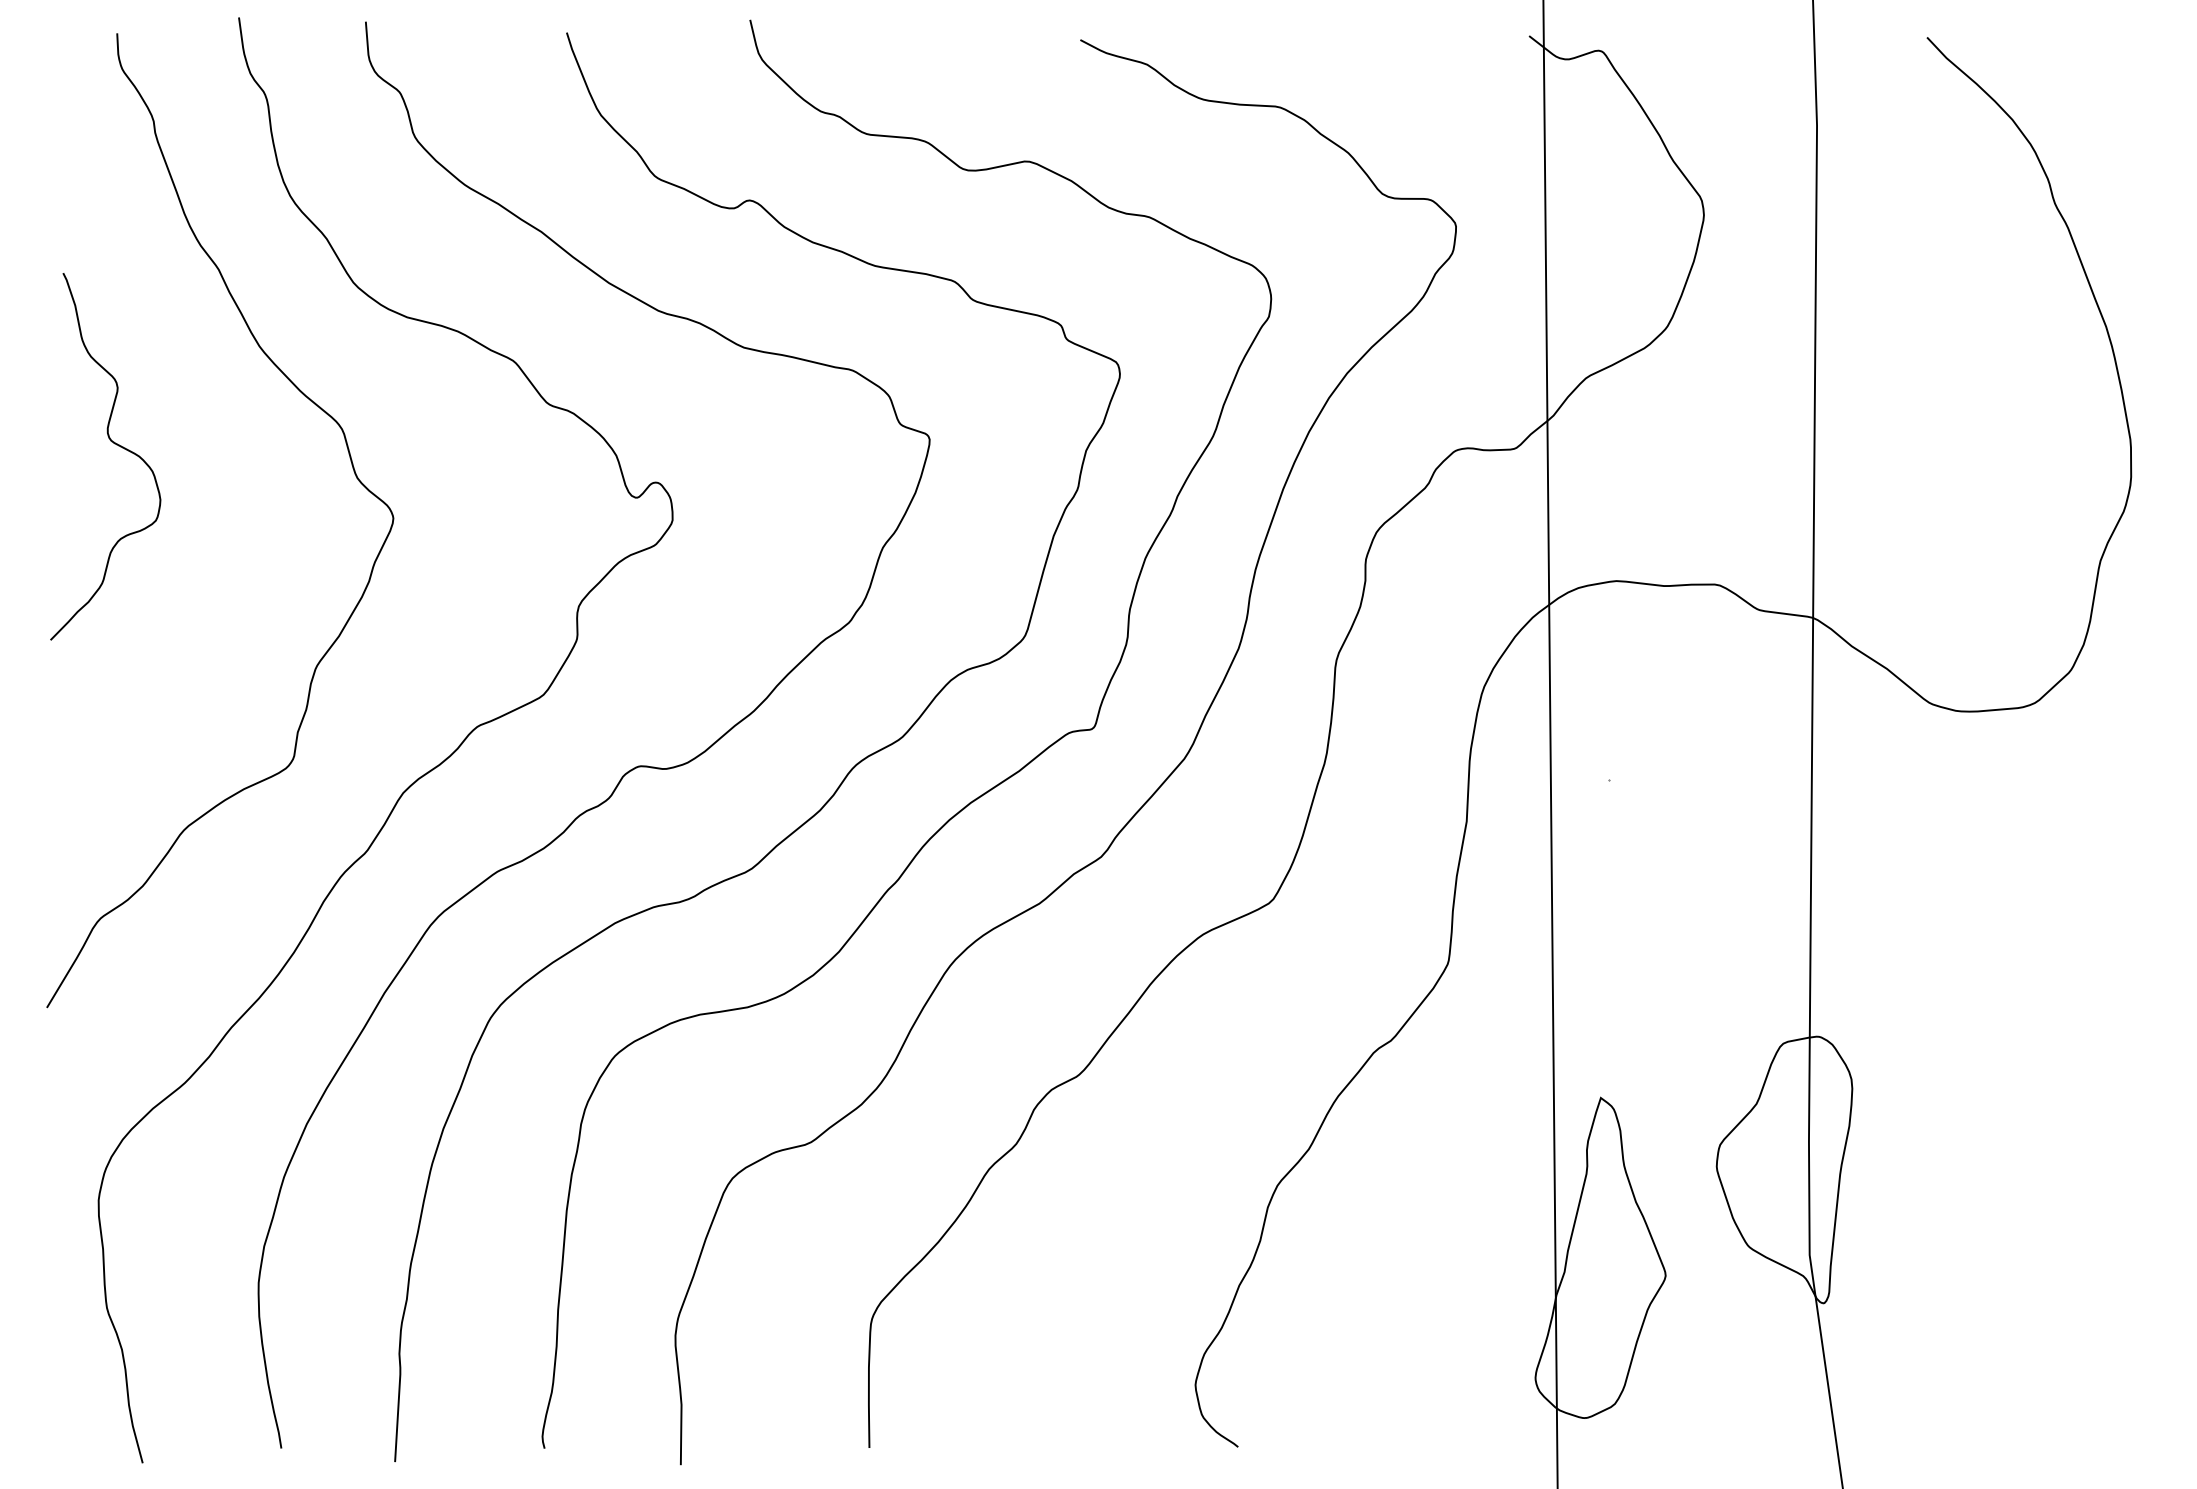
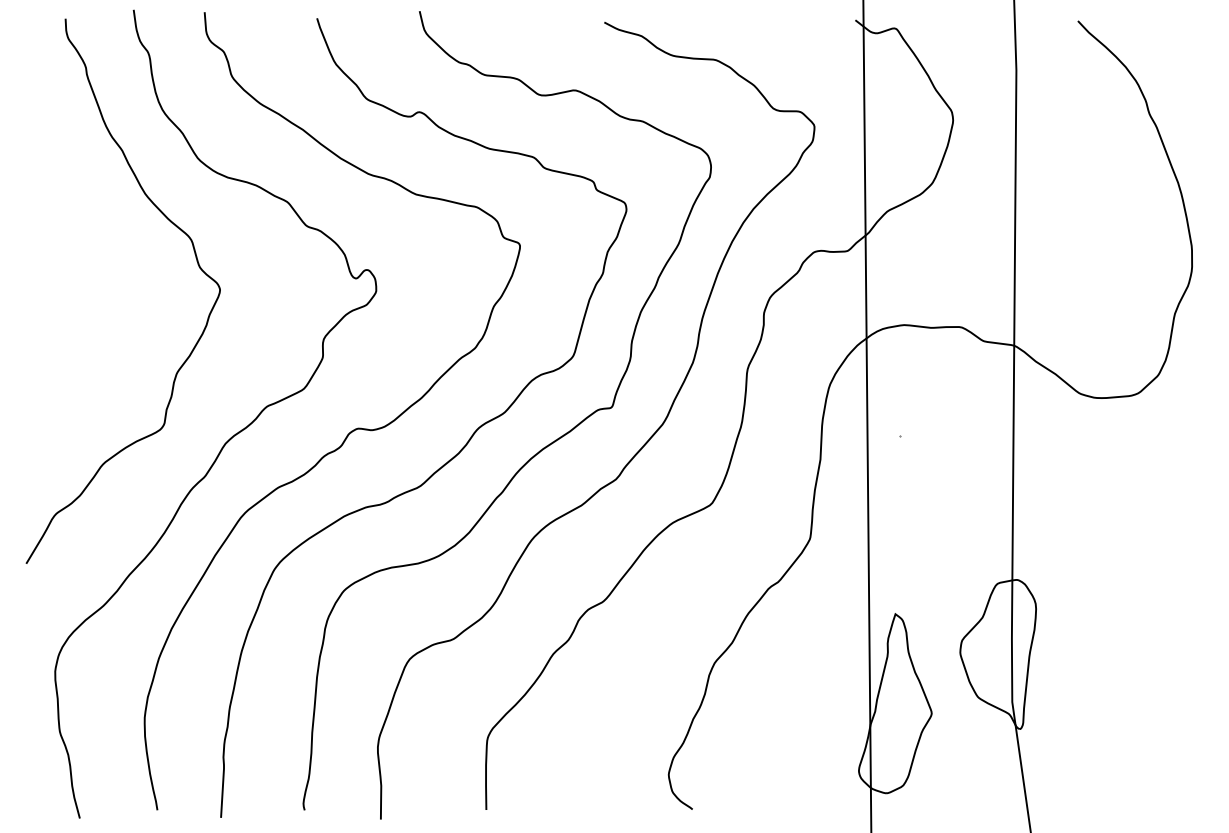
curve: (115, 445) -> (64, 249), removed

